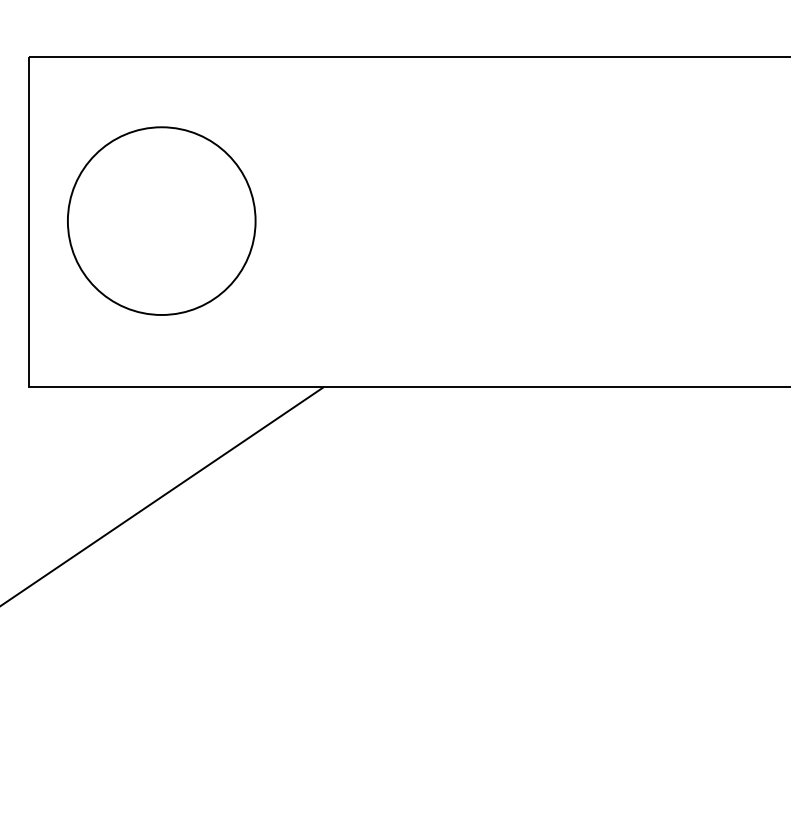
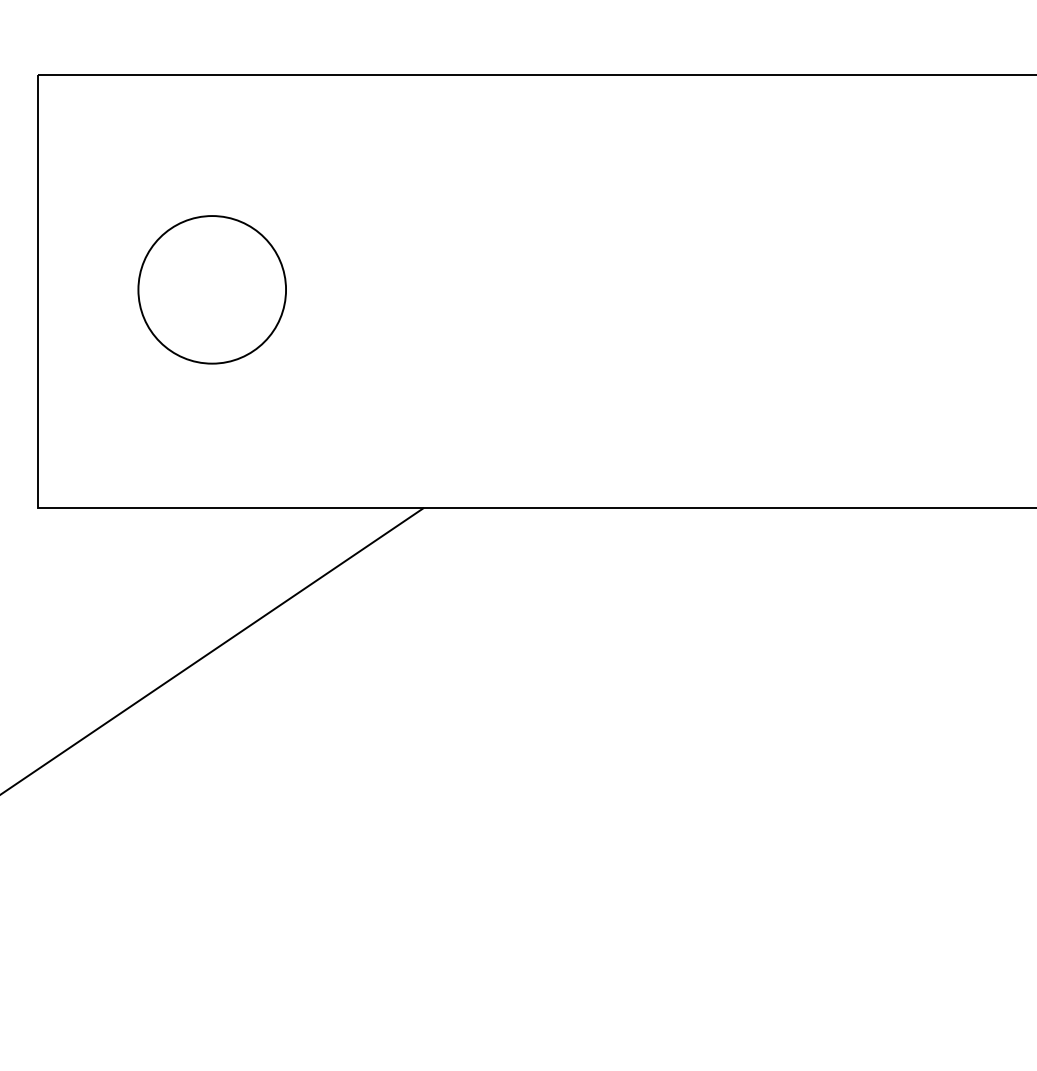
circle: (161, 220) -> (211, 289), size x0.6

